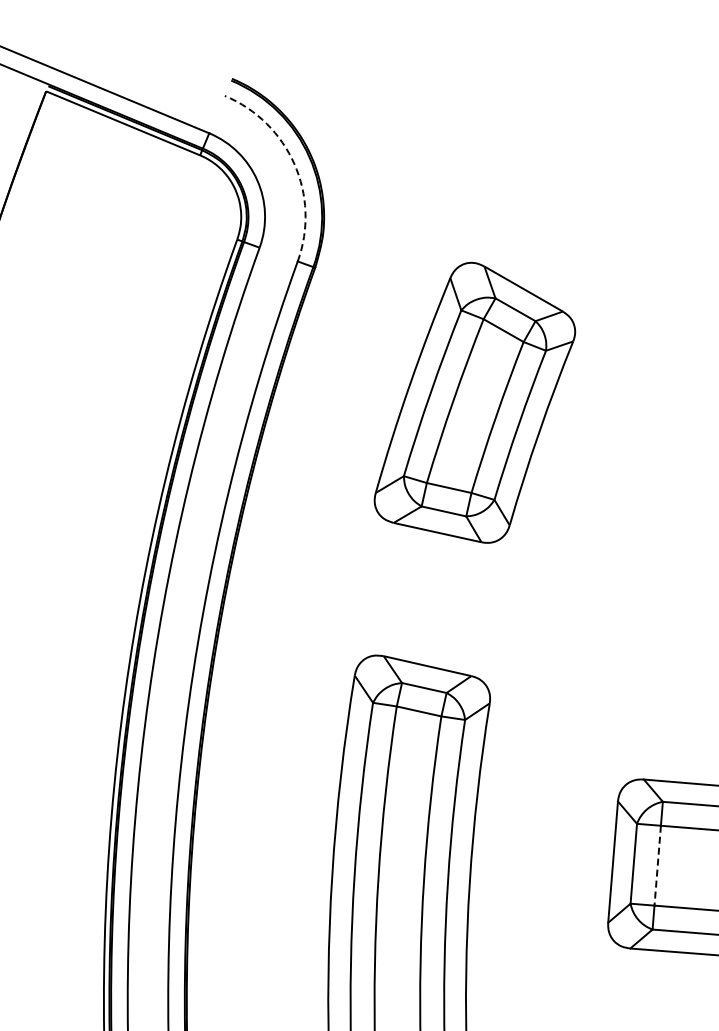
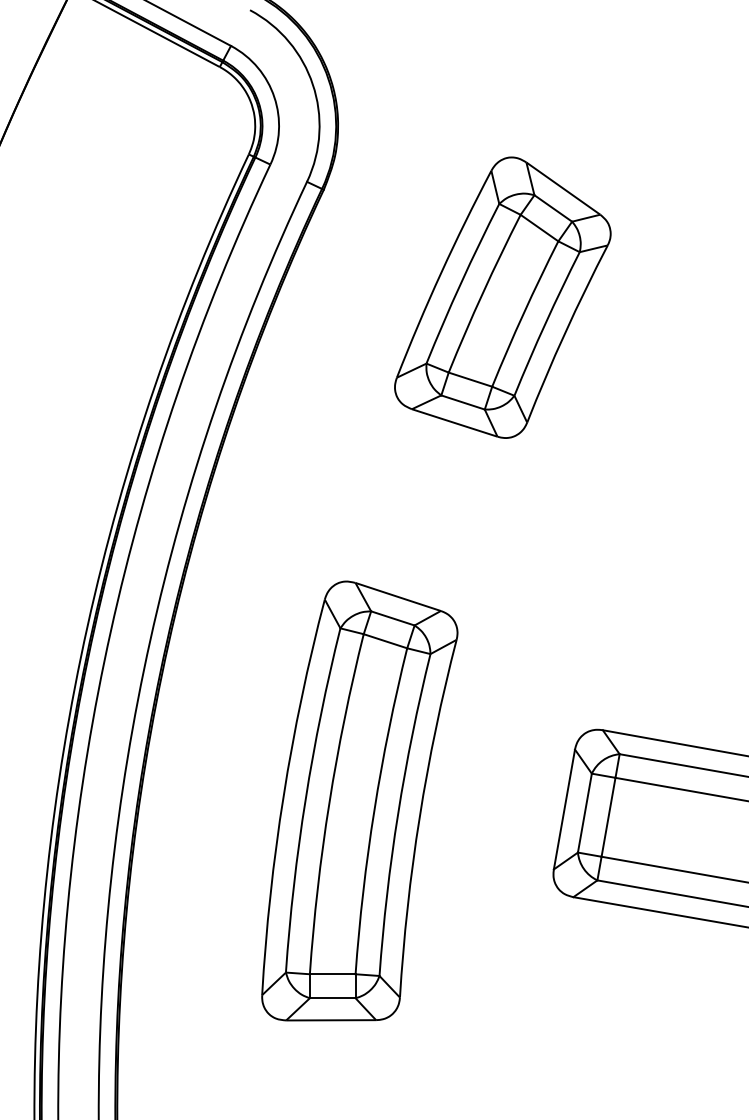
arc: (294, 164) -> (312, 84), dashed -> solid
part: (473, 403) -> (502, 297), moved
line: (657, 865) -> (608, 817), dashed -> solid

